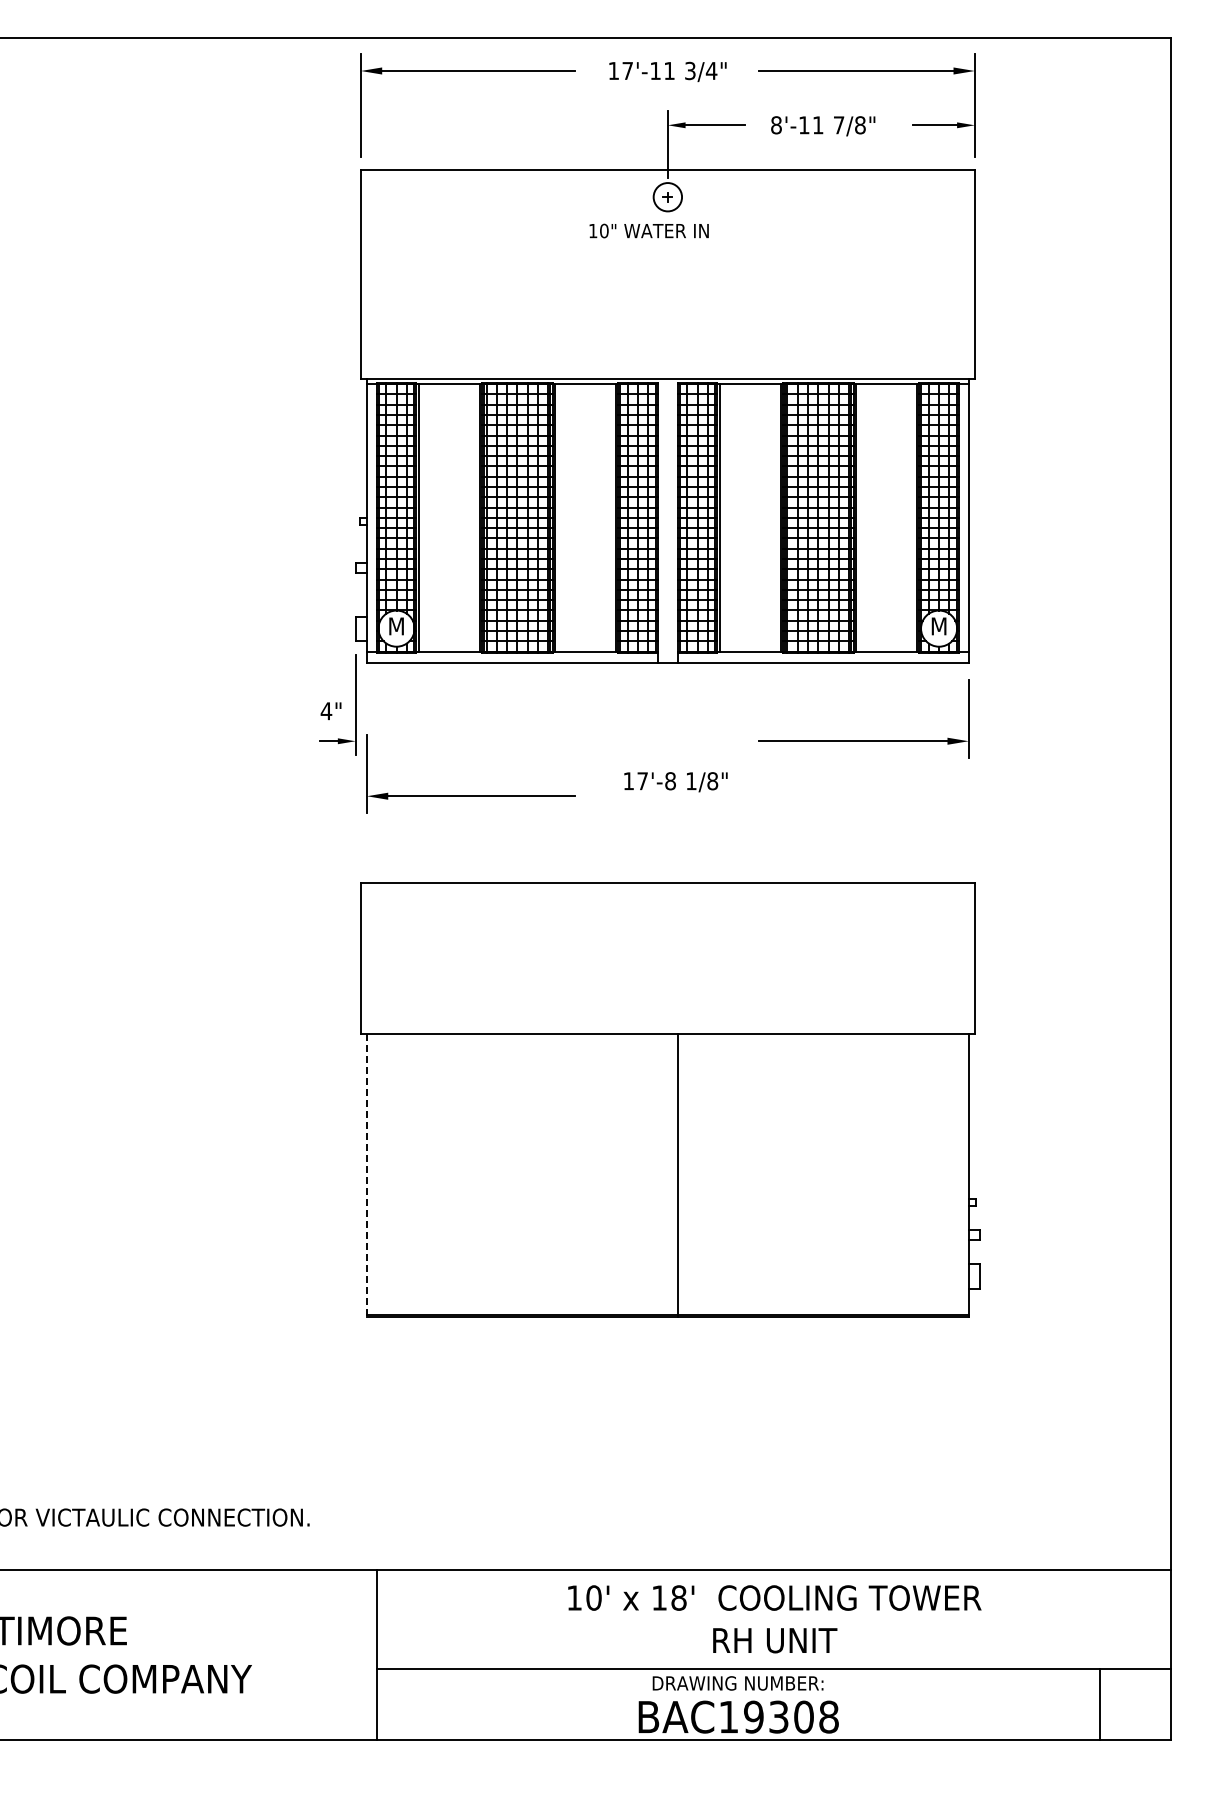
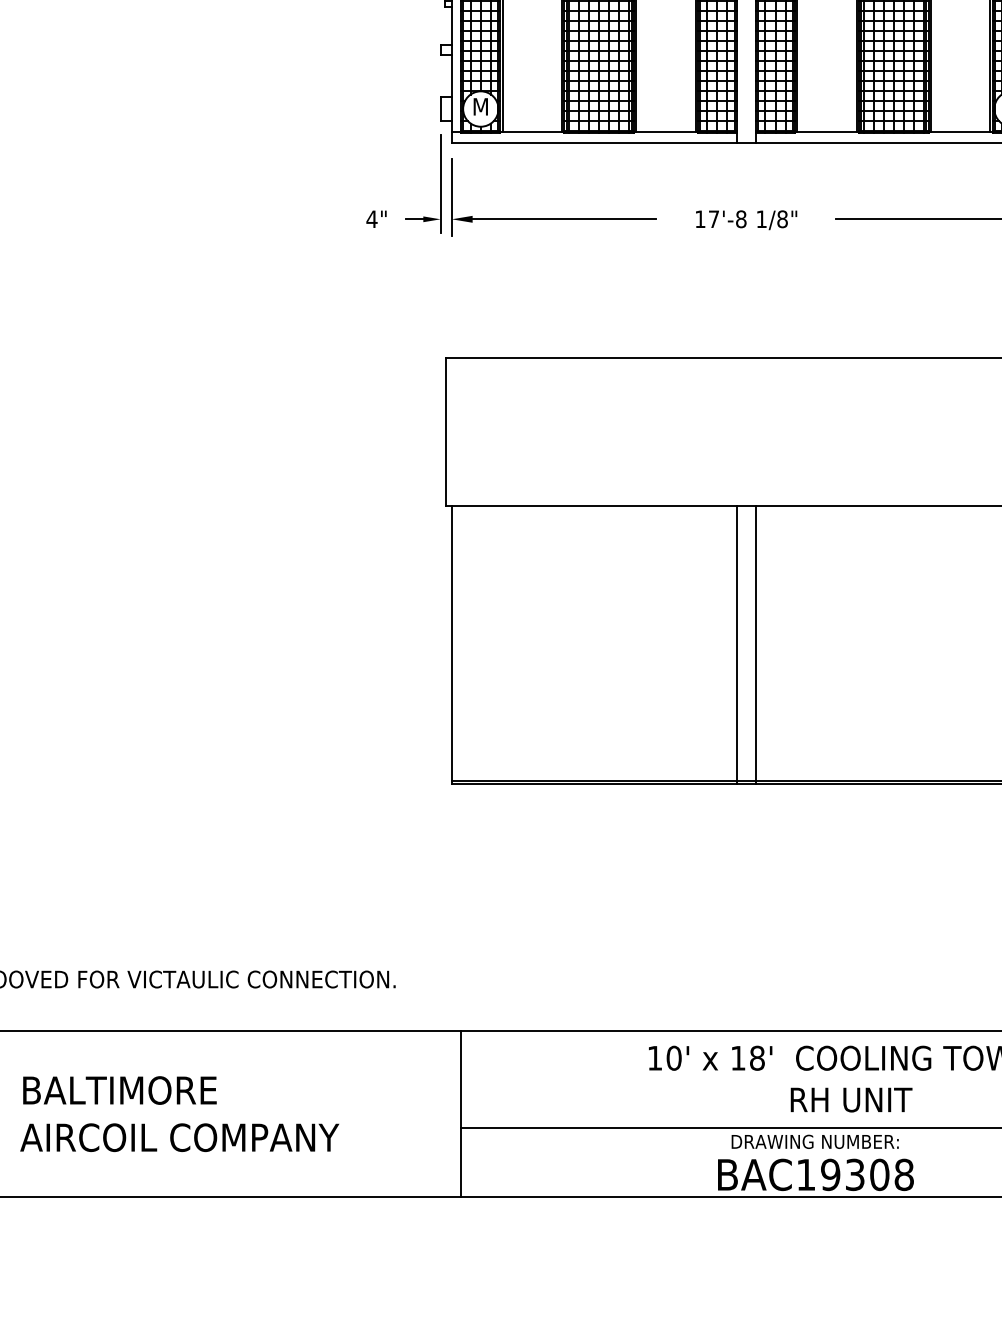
text: (330, 710) -> (375, 218), moved
text: (675, 782) -> (746, 220), moved
part: (470, 795) -> (553, 218), moved
line: (366, 1175) -> (451, 644), dashed -> solid
line: (658, 1175) -> (737, 644), added

